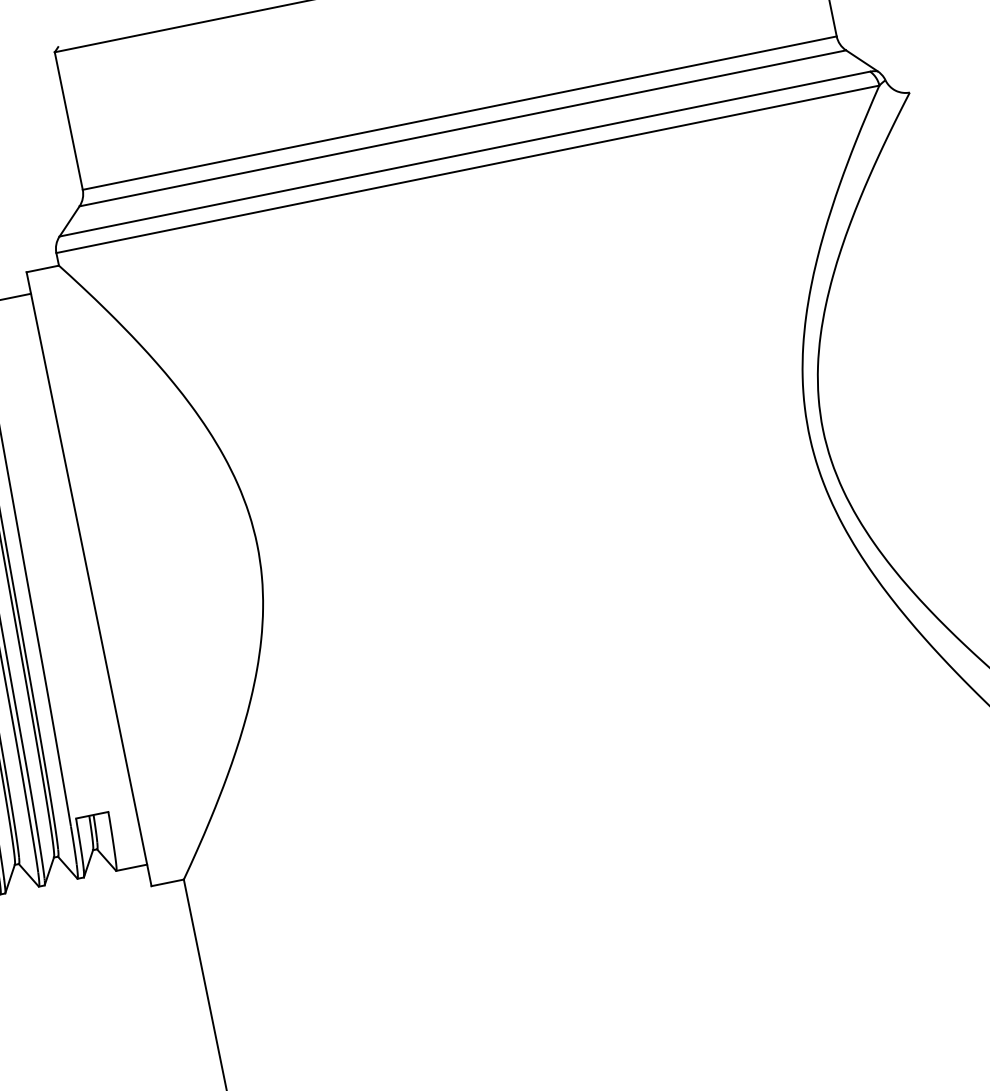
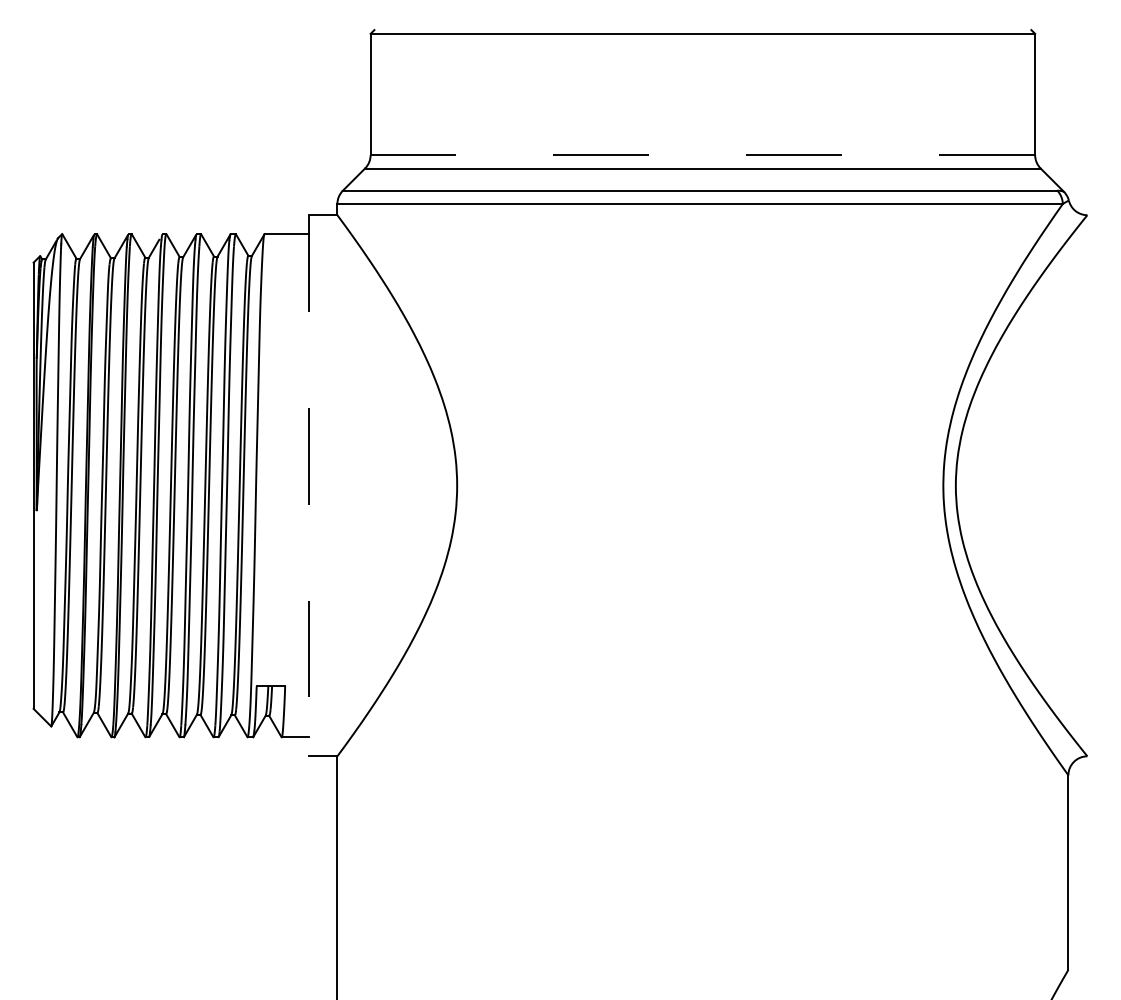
line: (459, 113) -> (702, 155), solid -> dashed
line: (88, 579) -> (308, 485), solid -> dashed

